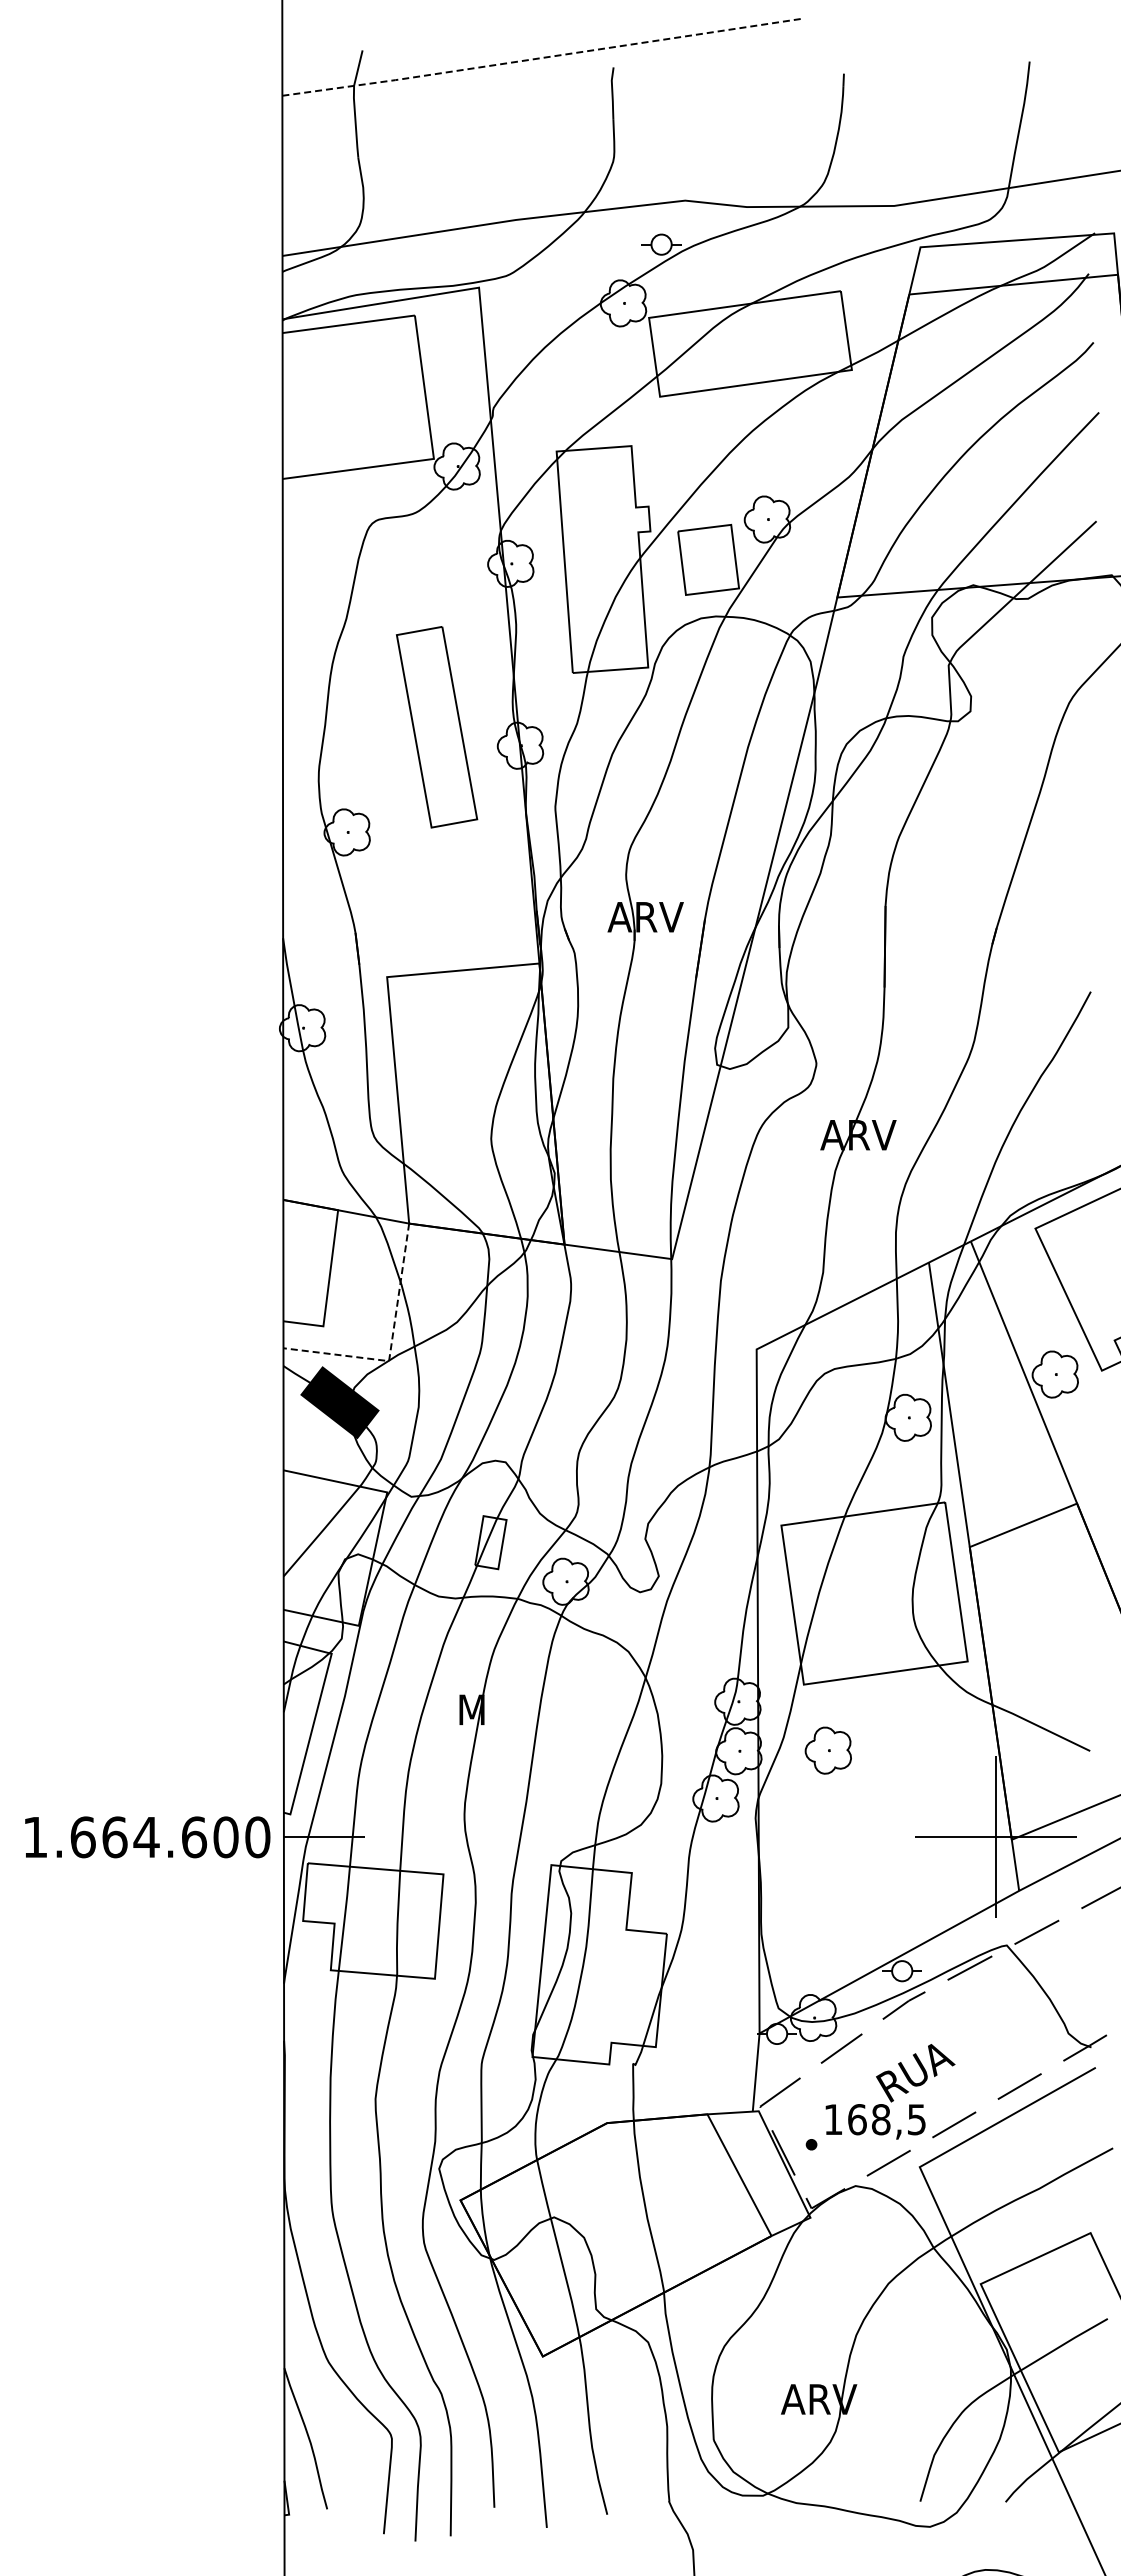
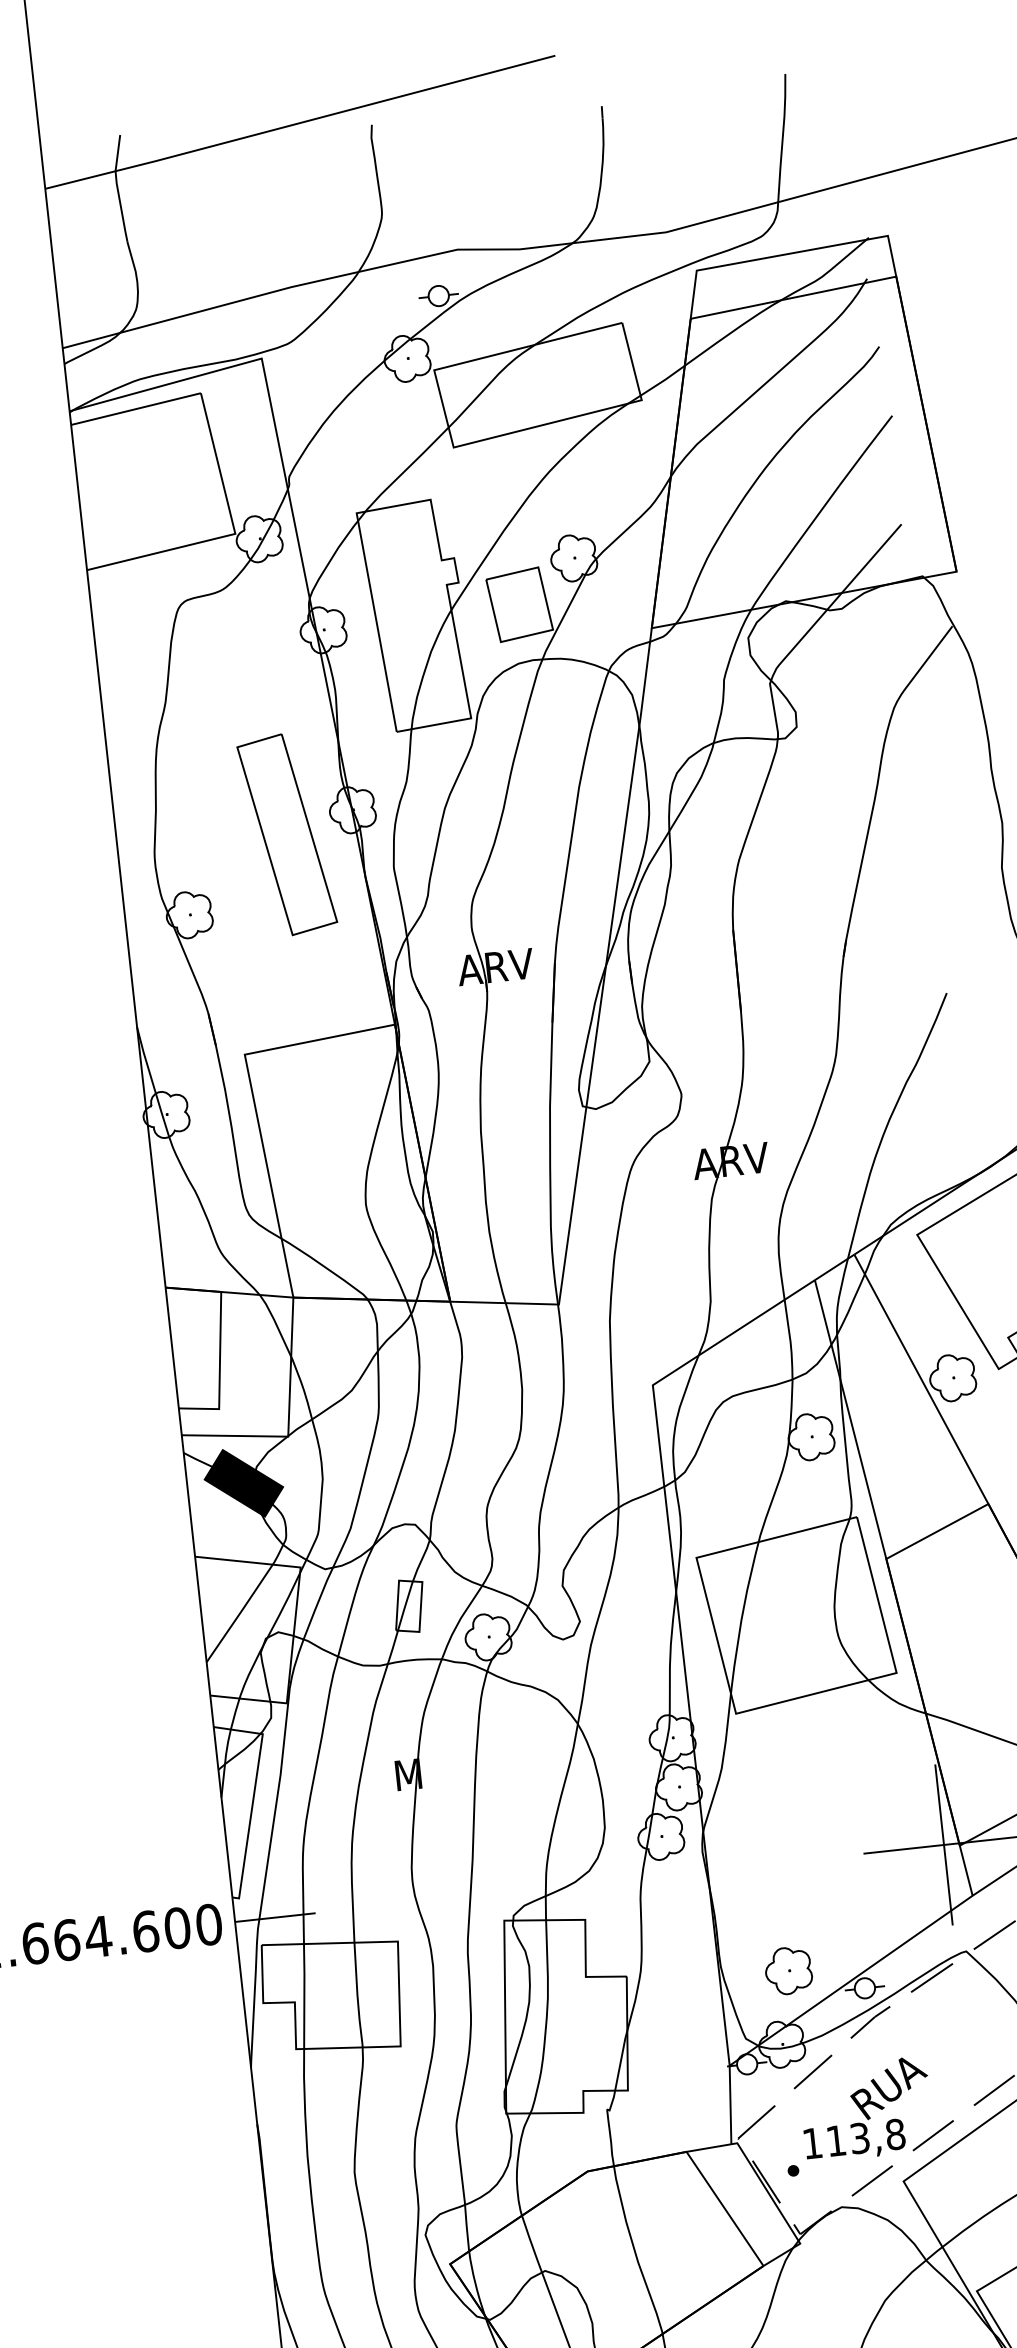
line: (541, 58) -> (299, 123), dashed -> solid
part: (437, 727) -> (287, 834), moved
line: (391, 1345) -> (288, 1420), dashed -> solid
part: (827, 1750) -> (787, 1970), moved
text: (887, 2119) -> (866, 2137), 168,5 -> 113,8

